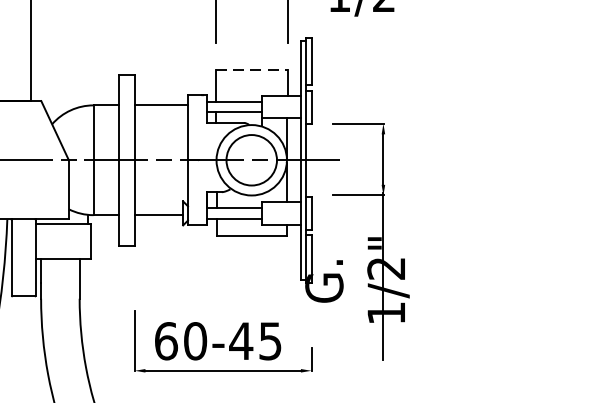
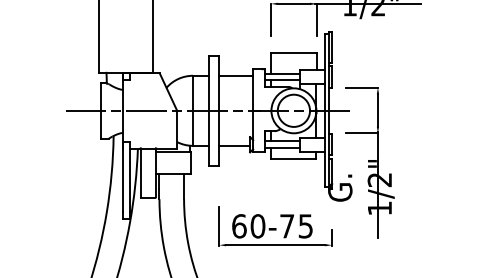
line: (251, 70) -> (293, 53), dashed -> solid
text: (240, 341) -> (286, 226), 60-45 -> 60-75

